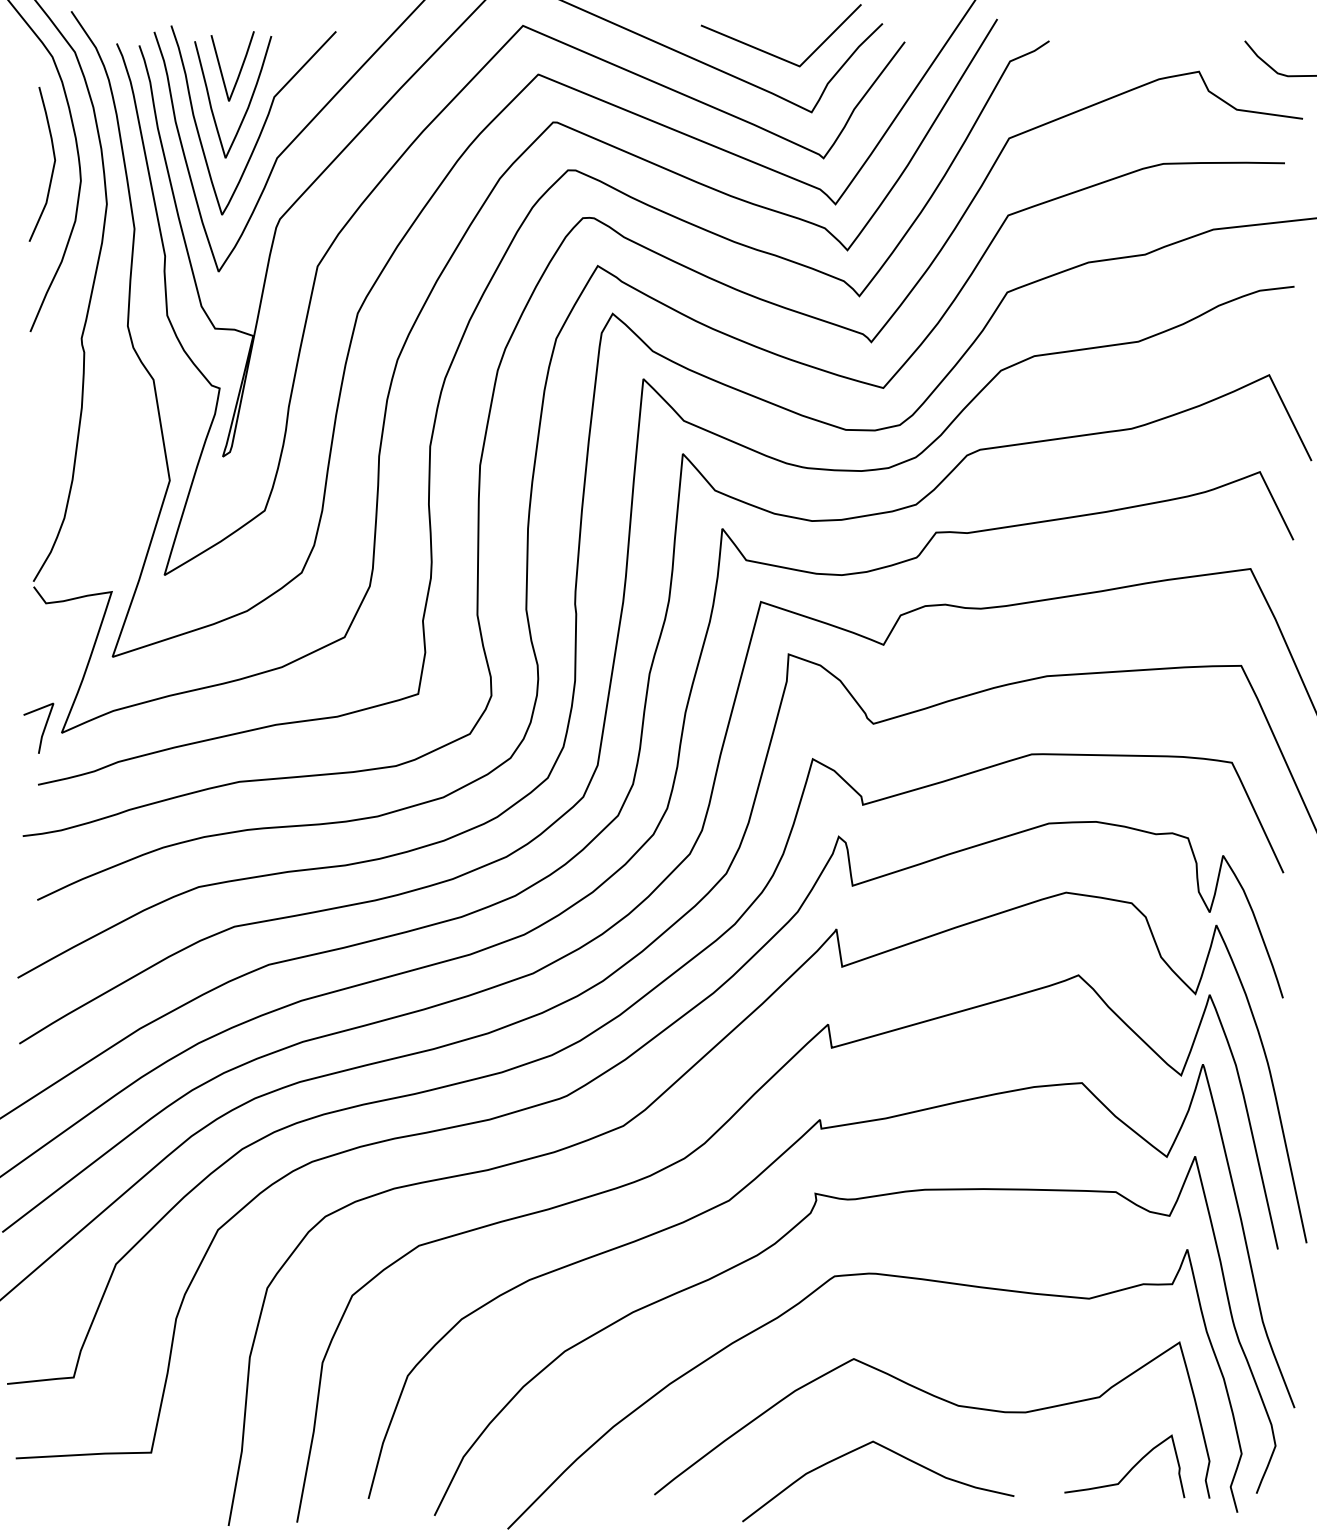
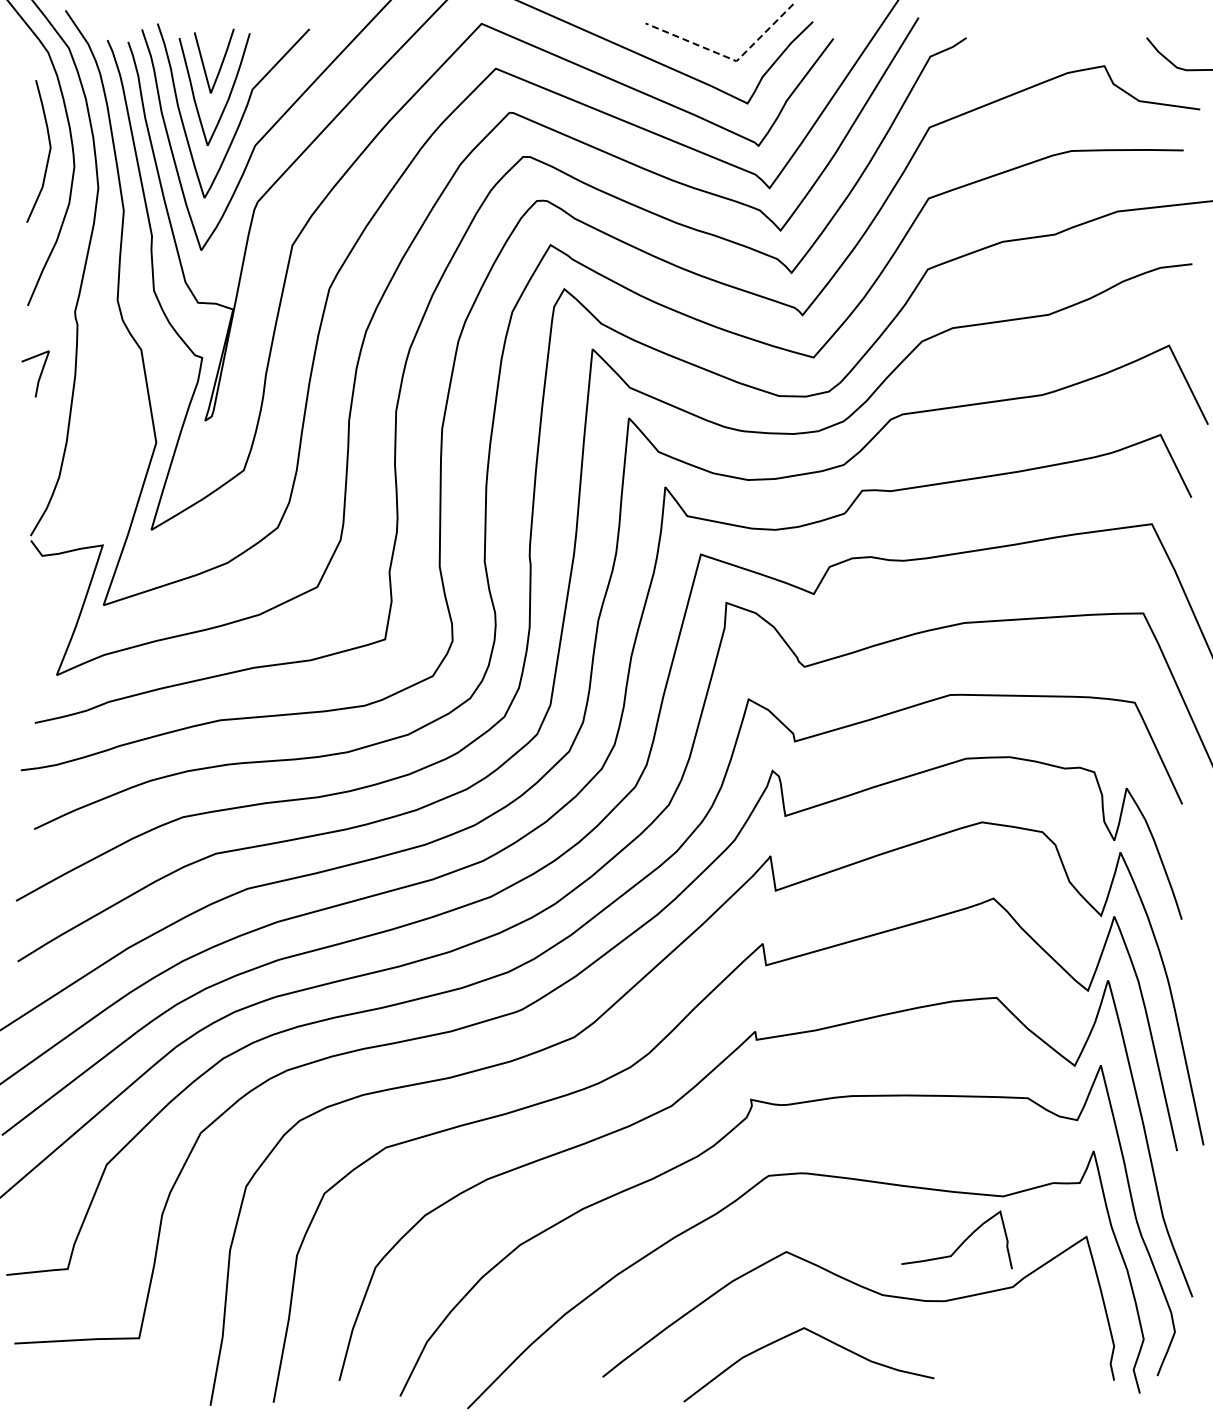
line: (790, 62) -> (728, 57), solid -> dashed
line: (43, 729) -> (39, 375), moved
curve: (1130, 1468) -> (962, 1241), moved

